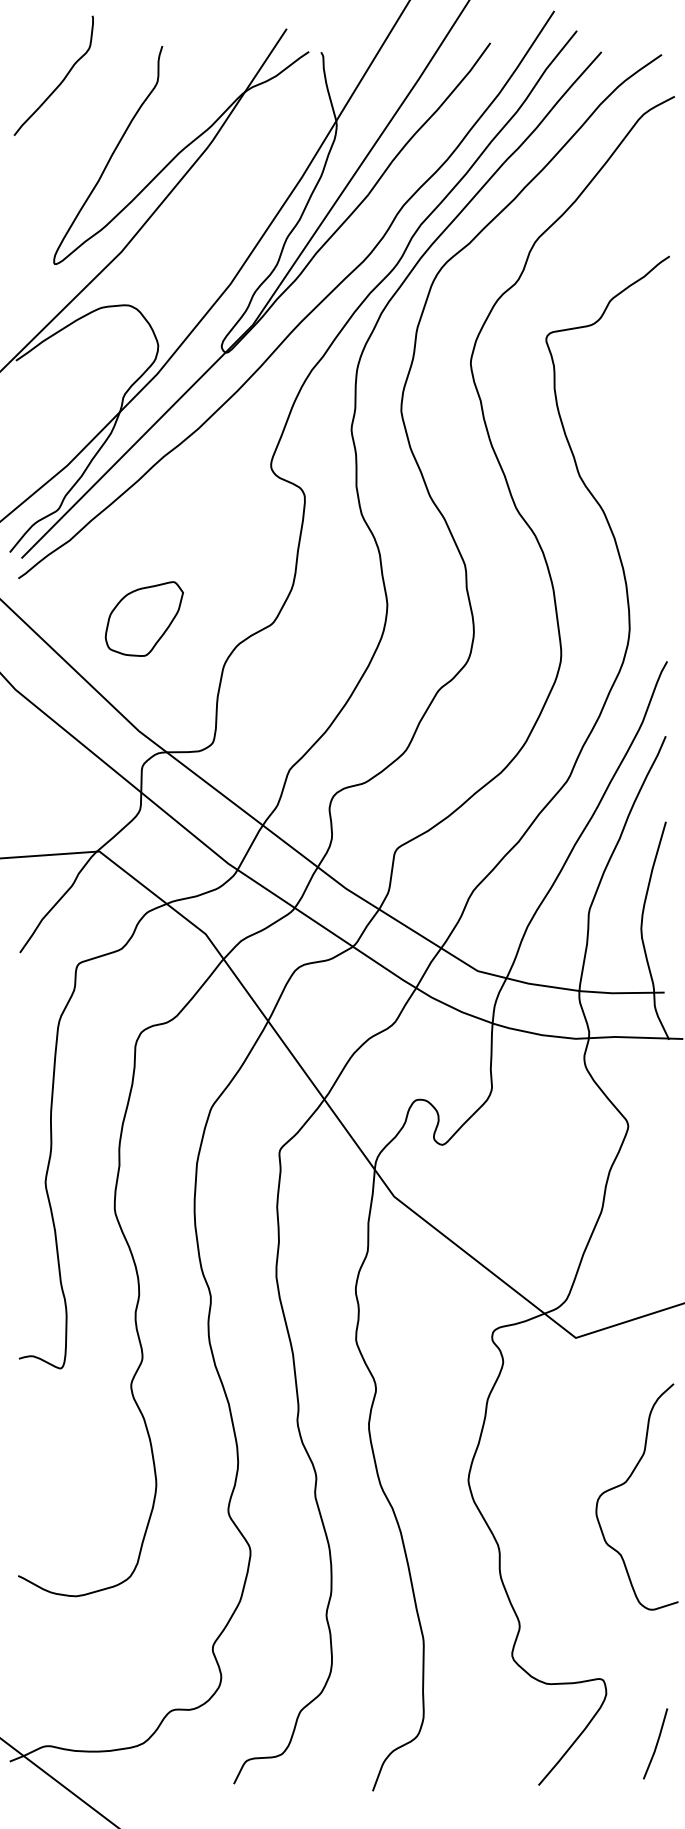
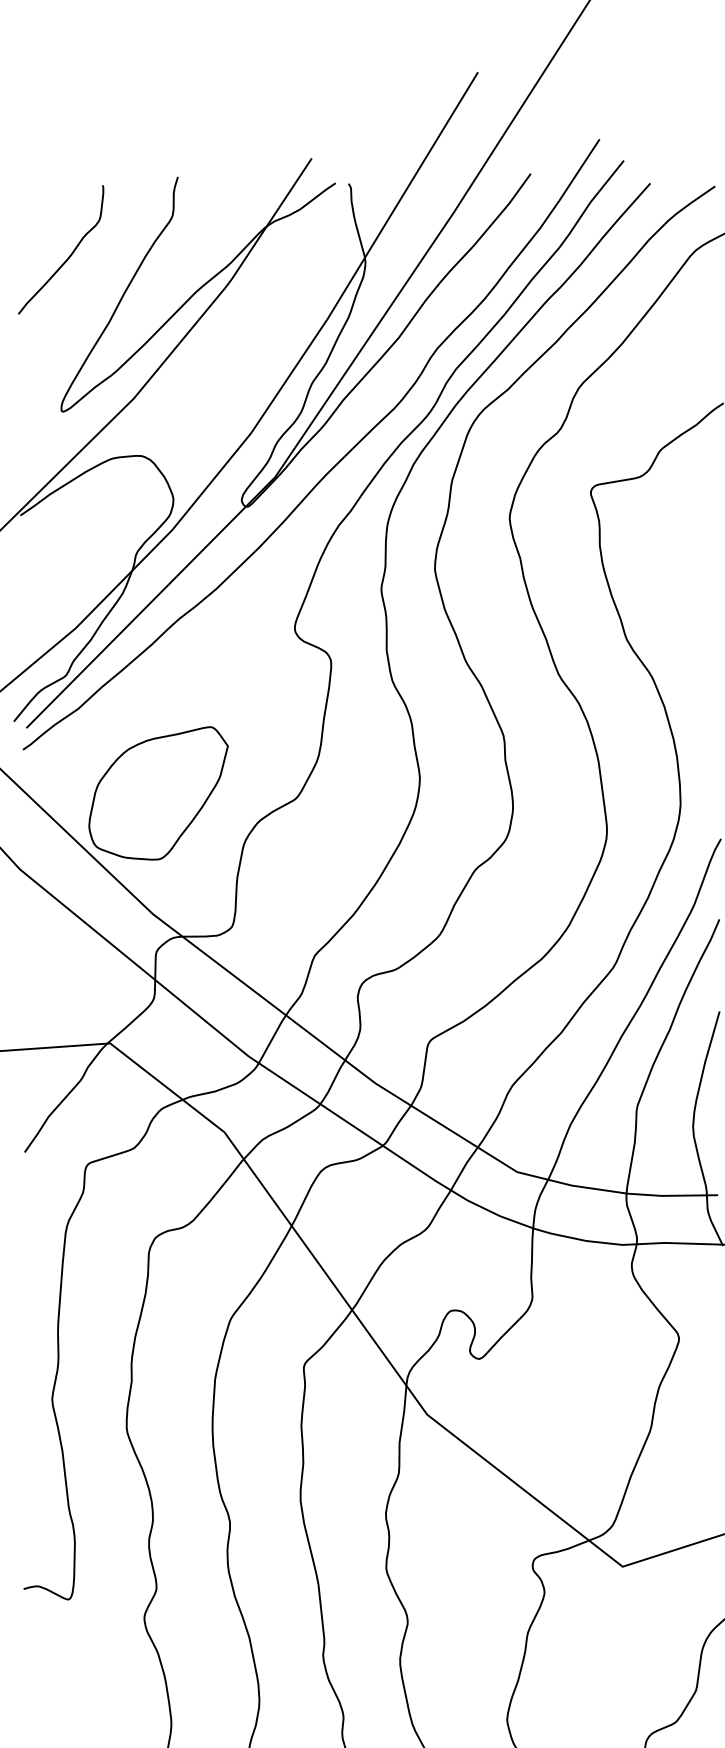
curve: (62, 79) -> (70, 253), moved
part: (144, 618) -> (158, 792), size x1.67

